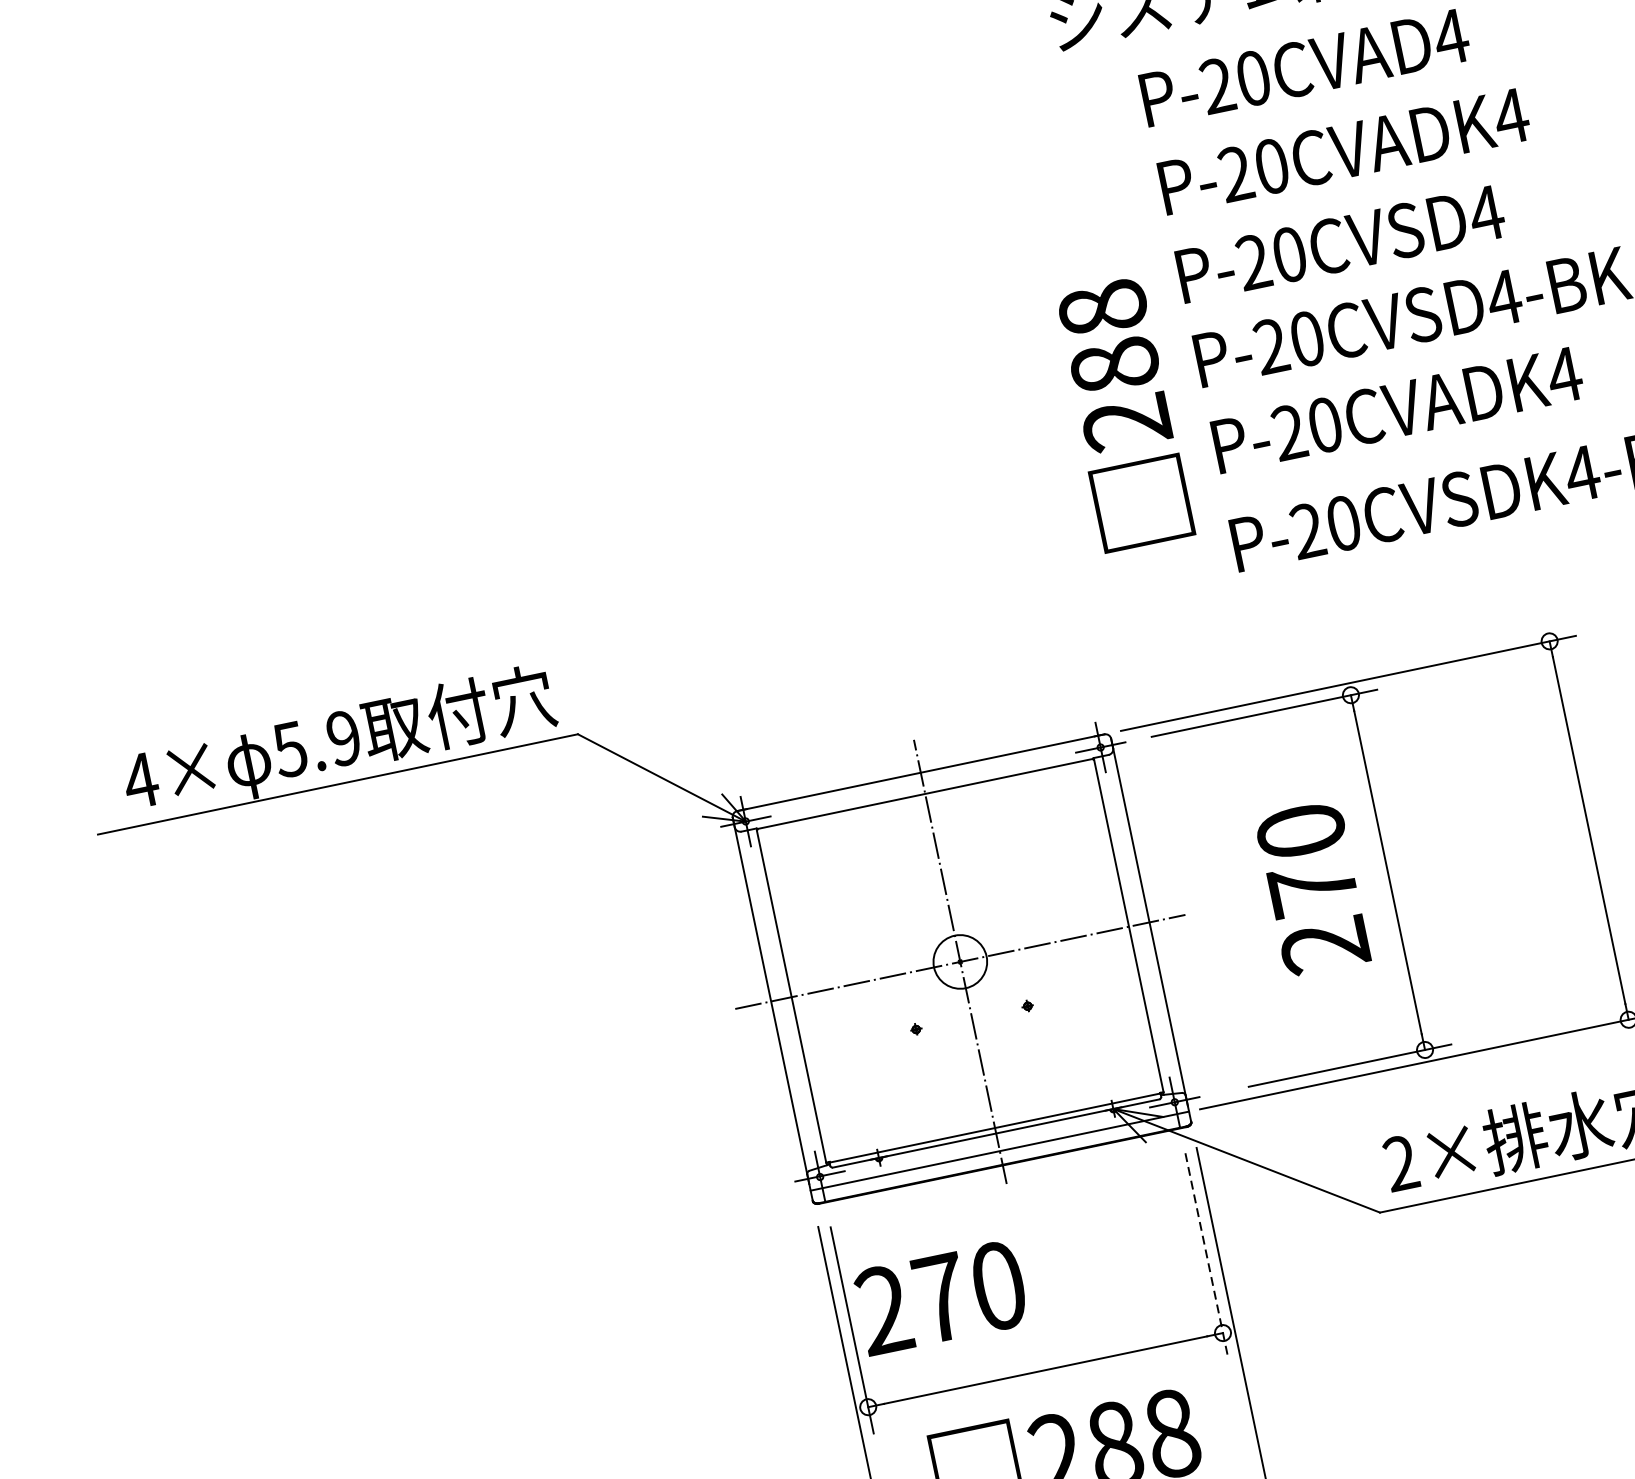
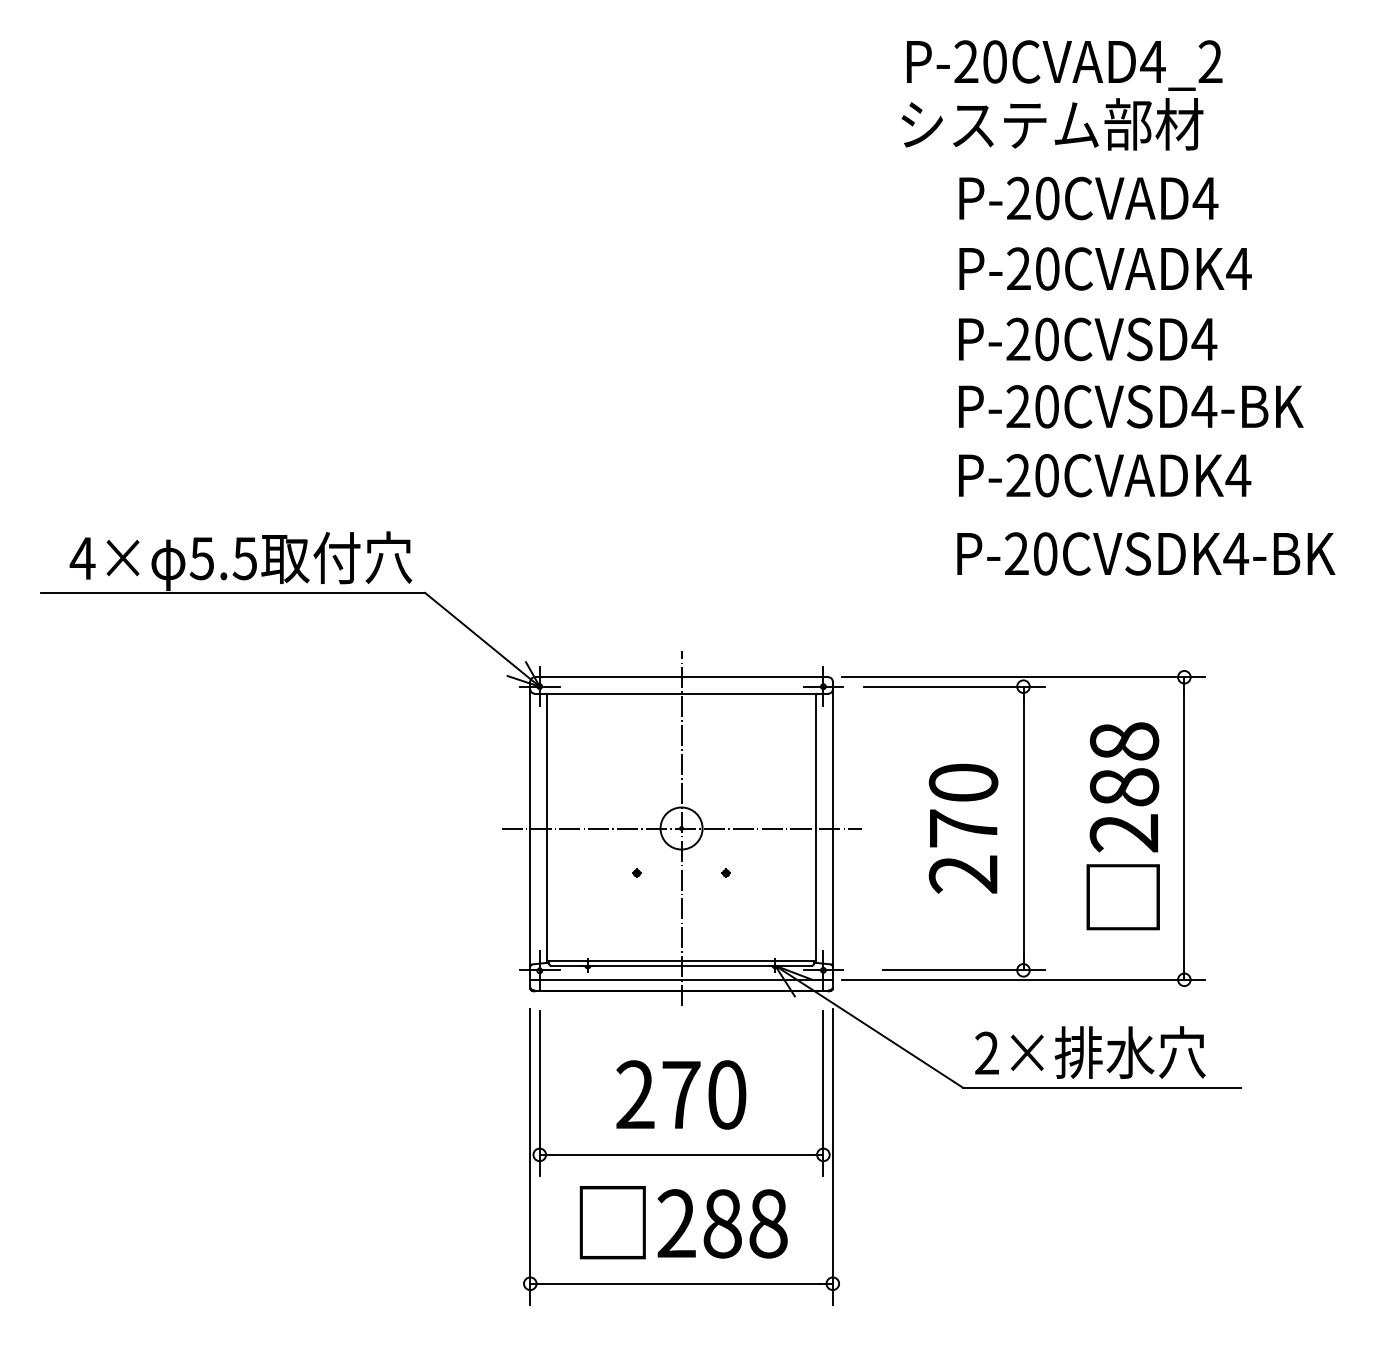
text: (1122, 415) -> (1122, 826), moved
text: (343, 738) -> (244, 558), 5.9 -> 5.5
line: (1207, 1257) -> (823, 1094), dashed -> solid
text: (941, 1297) -> (681, 1094), moved

